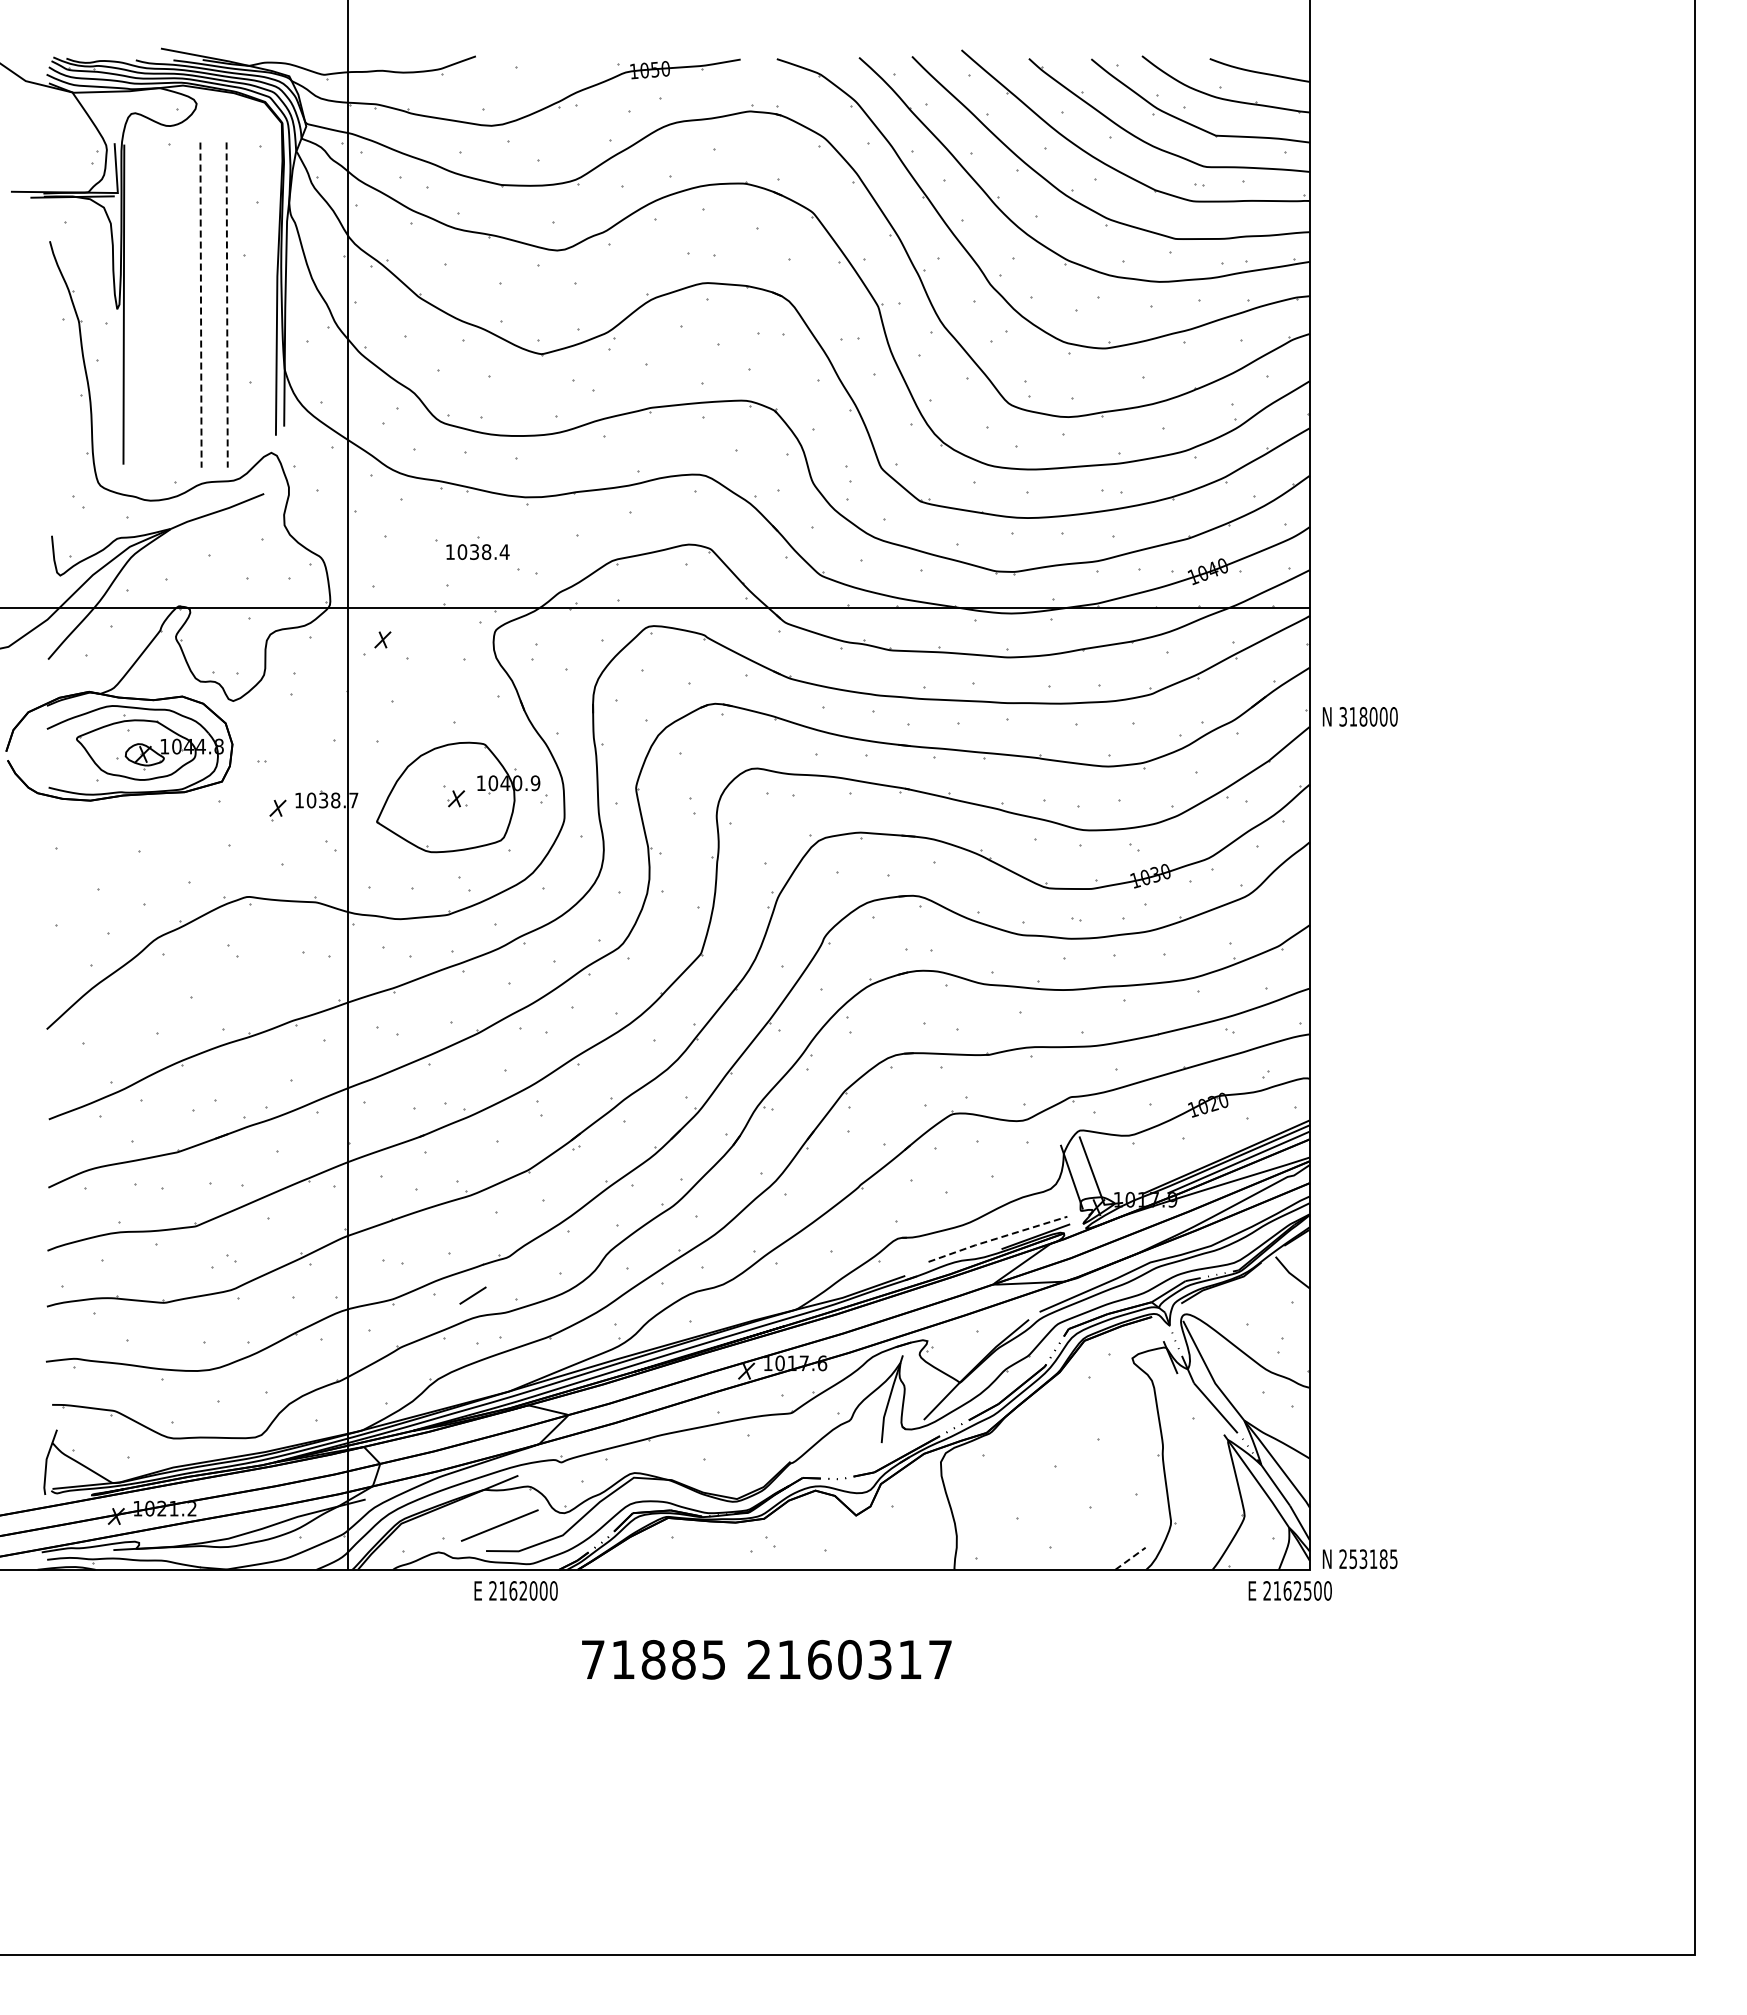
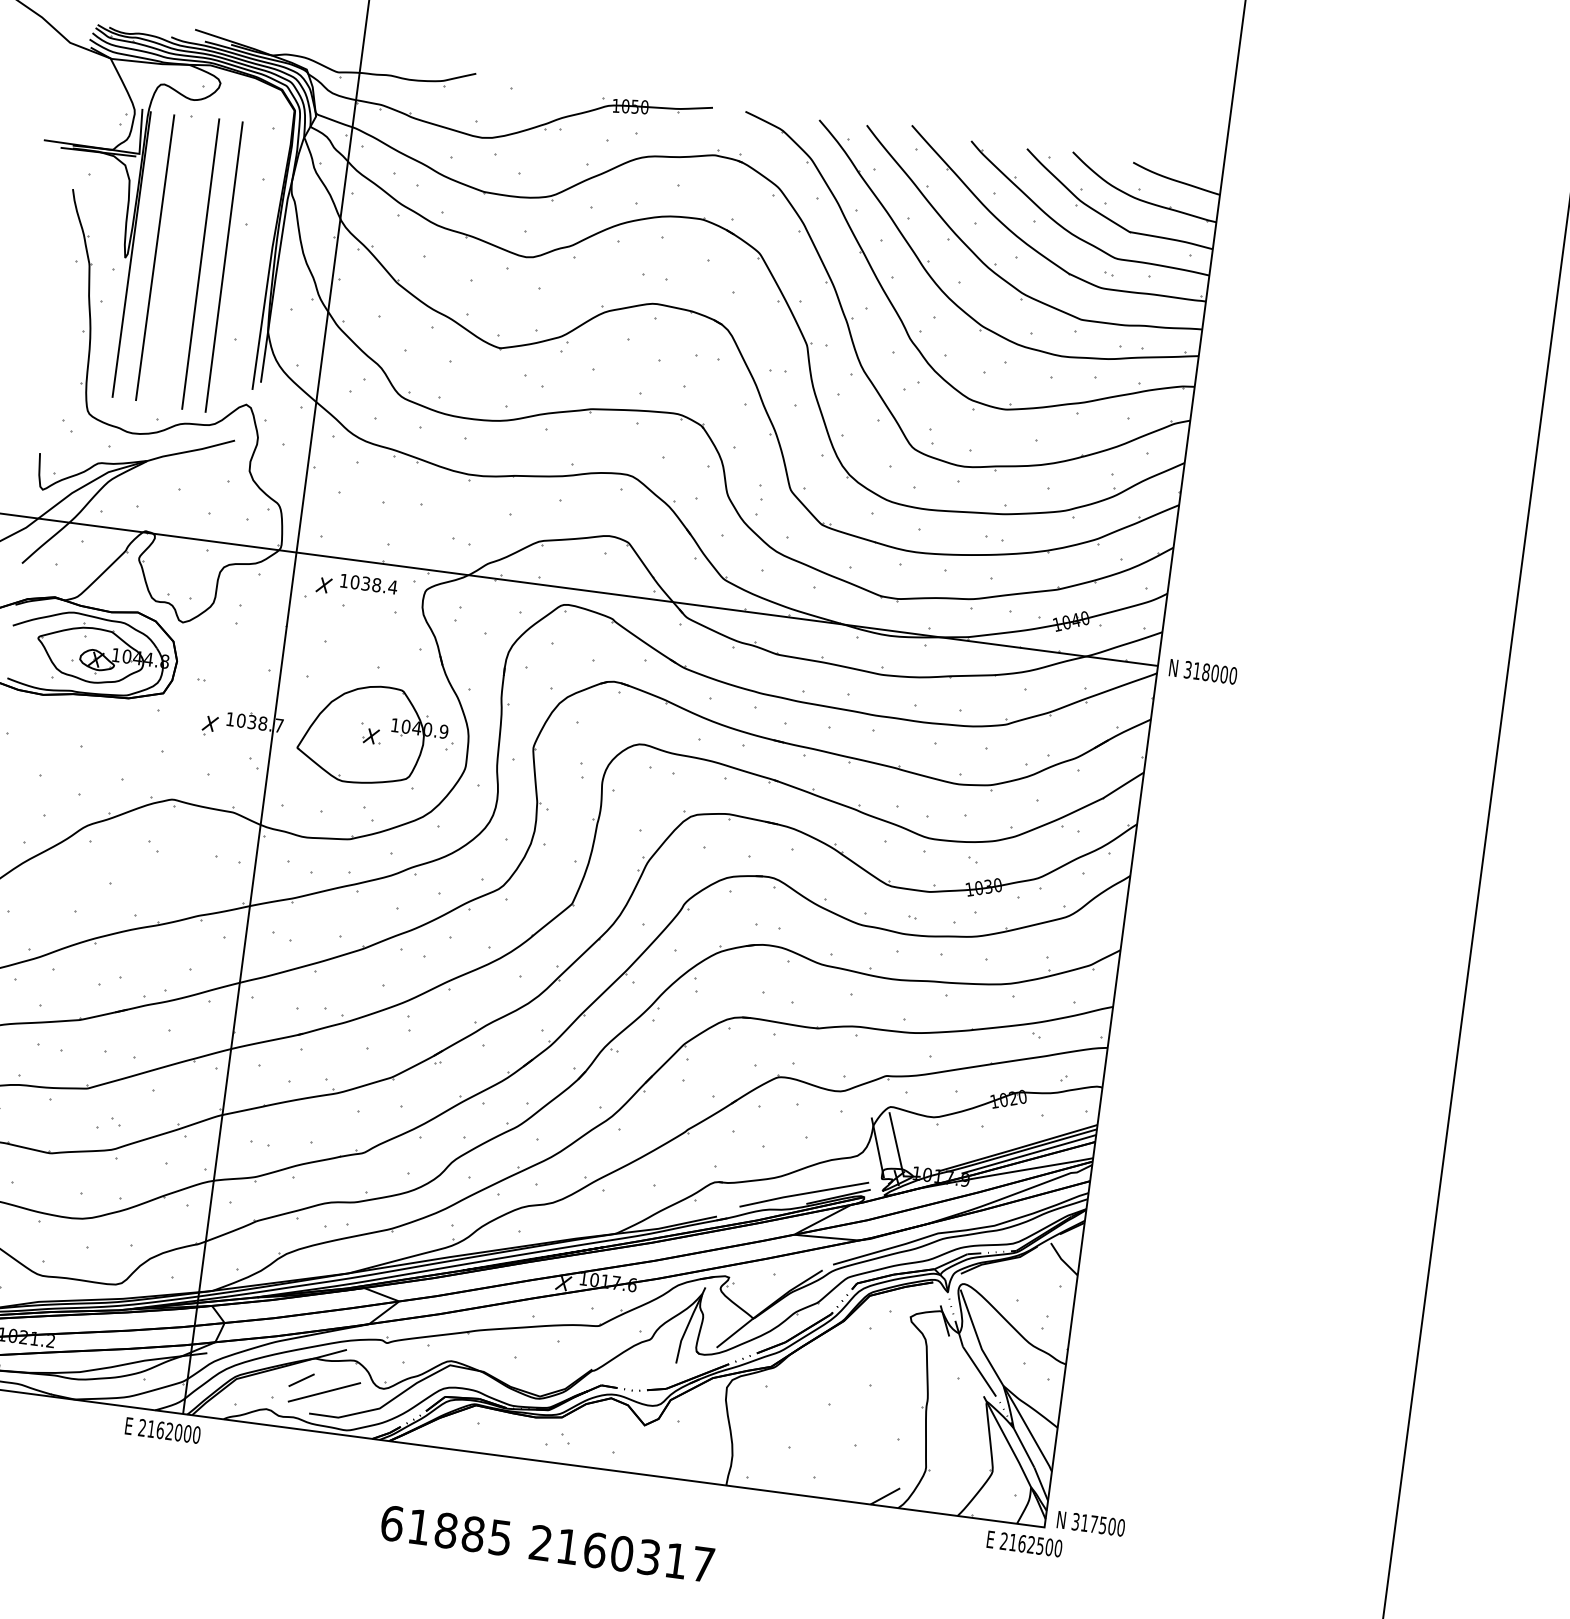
line: (149, 304) -> (154, 257), added
line: (201, 305) -> (201, 264), dashed -> solid
line: (227, 305) -> (224, 267), dashed -> solid
text: (477, 551) -> (368, 583), moved
text: (1359, 716) -> (1202, 671), moved
line: (997, 1238) -> (803, 1193), dashed -> solid
line: (472, 1295) -> (301, 1380), moved
line: (1130, 1558) -> (885, 1496), dashed -> solid
text: (1368, 1559) -> (1098, 1525), 253185 -> 317500
text: (515, 1590) -> (162, 1430), moved
text: (593, 1659) -> (392, 1523), 71885 -> 61885

